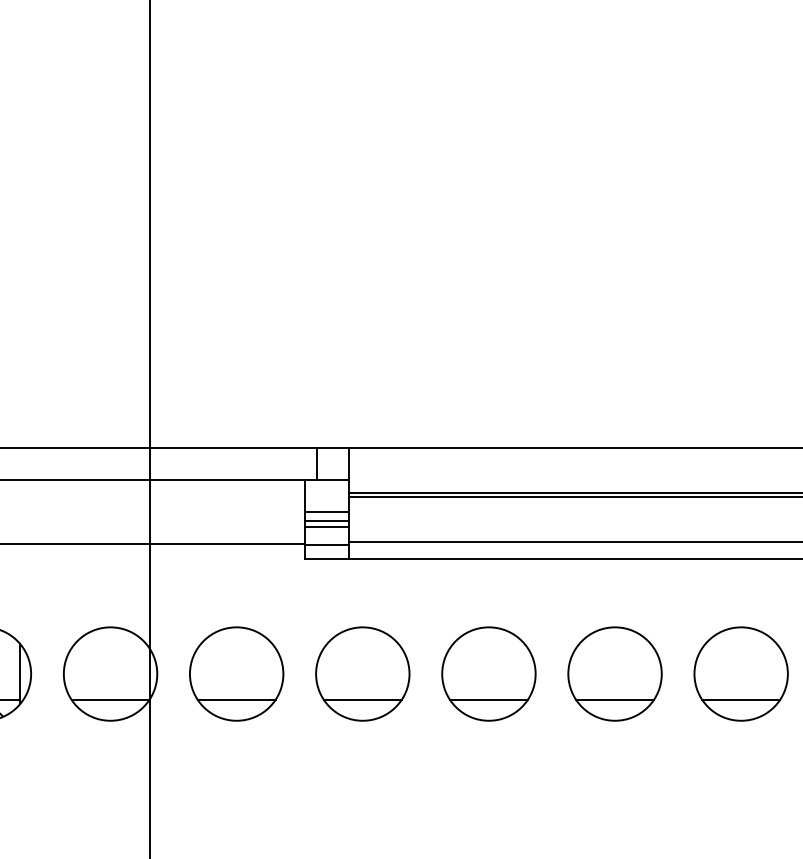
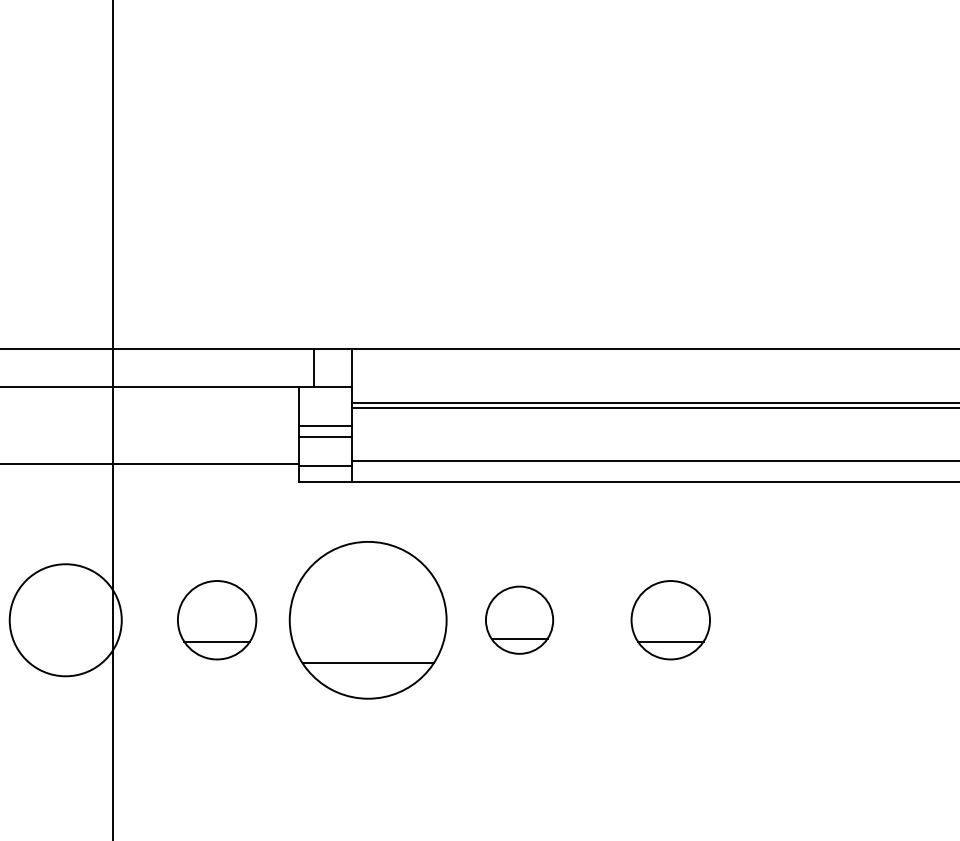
line: (326, 527) -> (324, 444), removed
part: (236, 673) -> (216, 619), size x0.7
part: (362, 673) -> (367, 619), size x1.4
part: (488, 673) -> (519, 619), size x0.6
part: (614, 673) -> (670, 619), size x0.7
part: (740, 673) -> (821, 619), removed
line: (110, 699) -> (65, 650), removed

